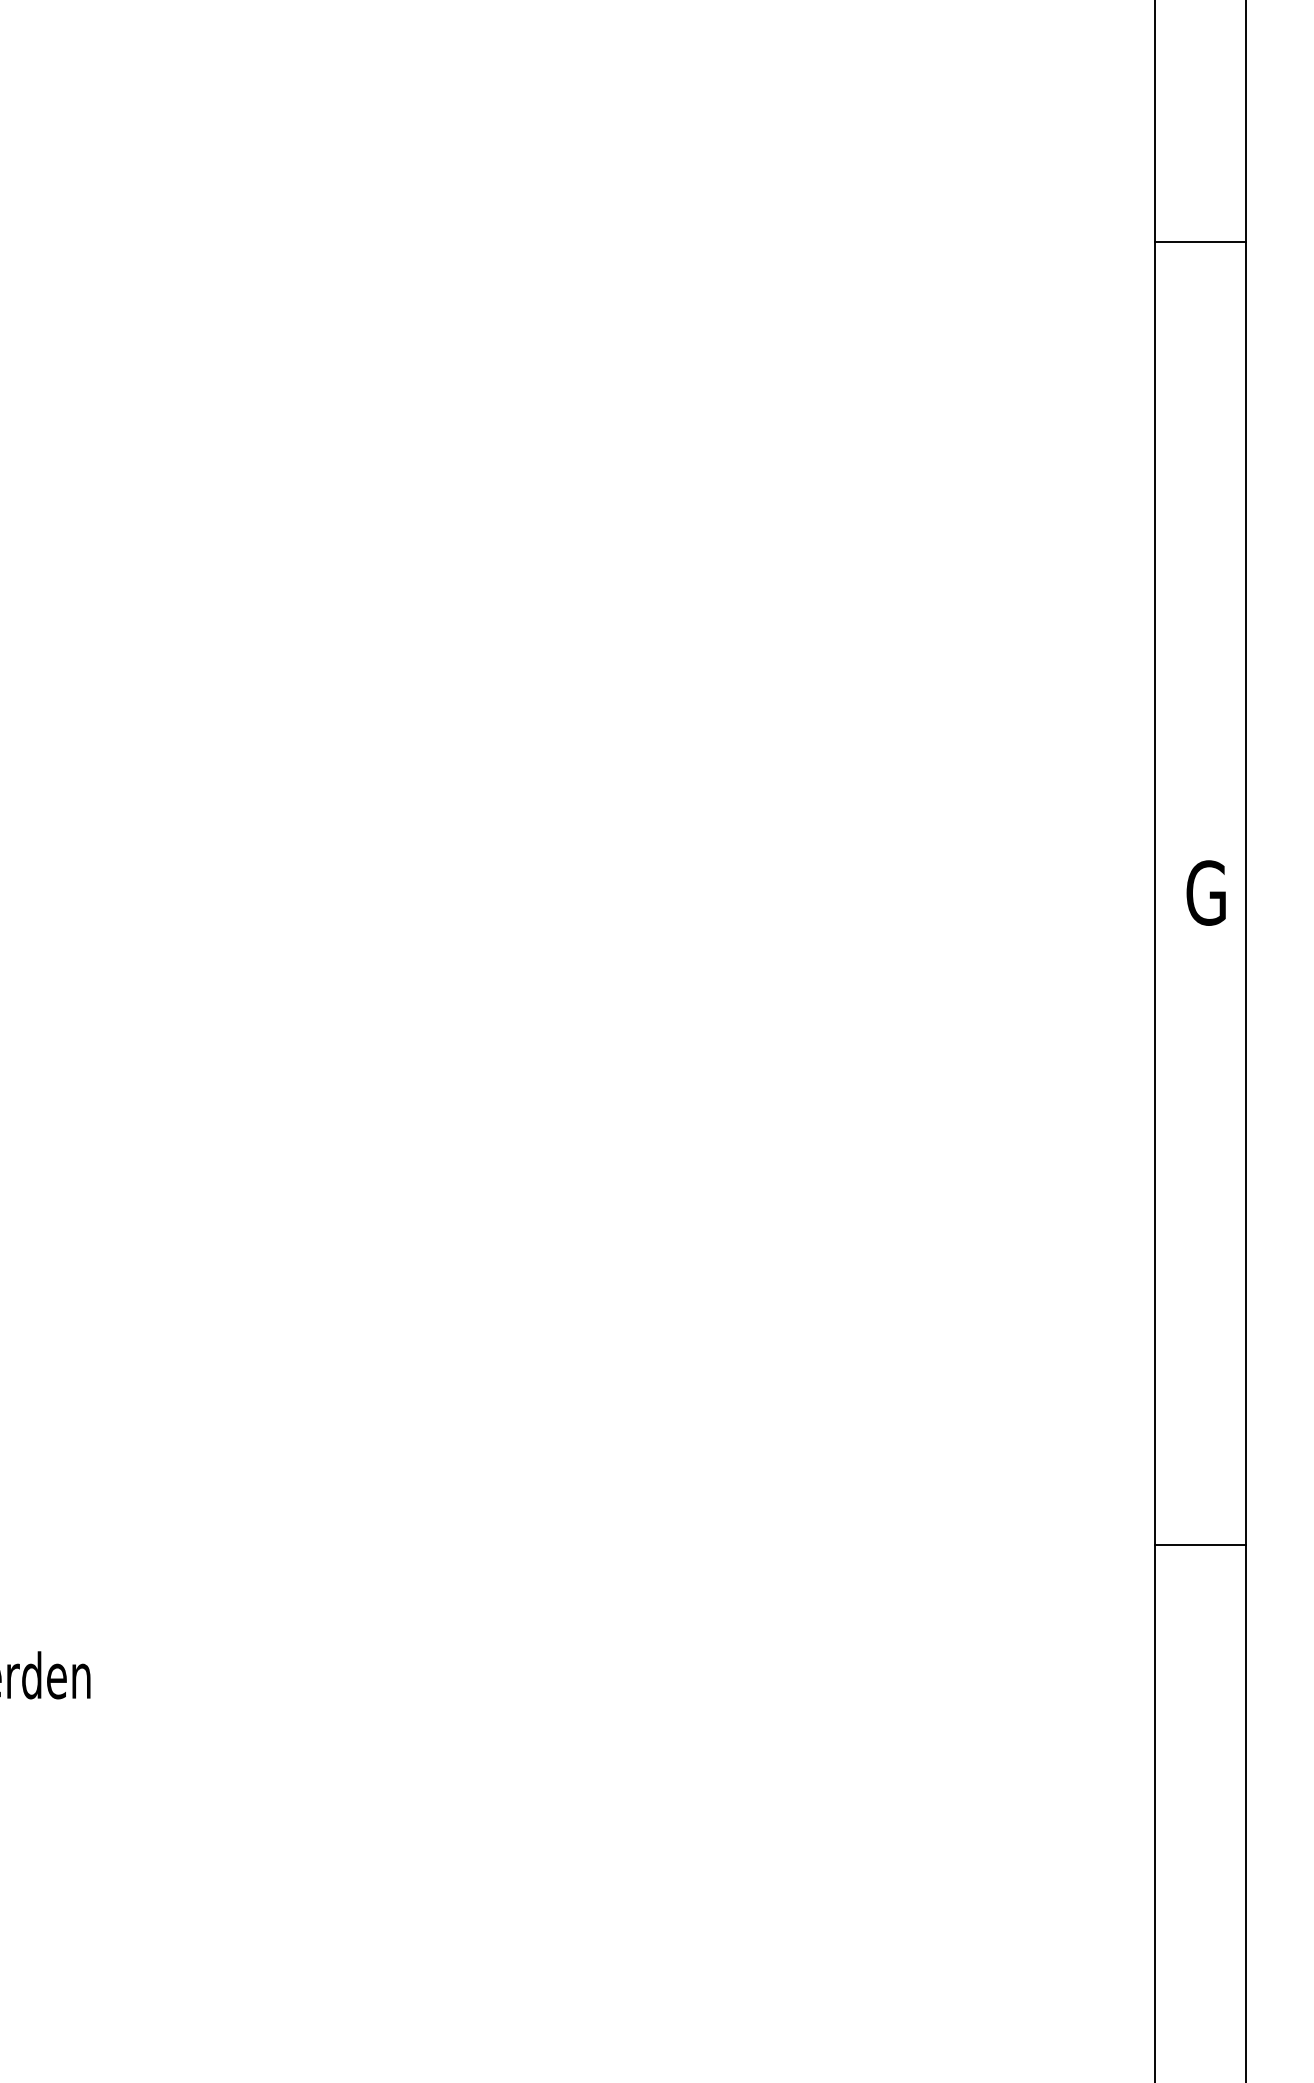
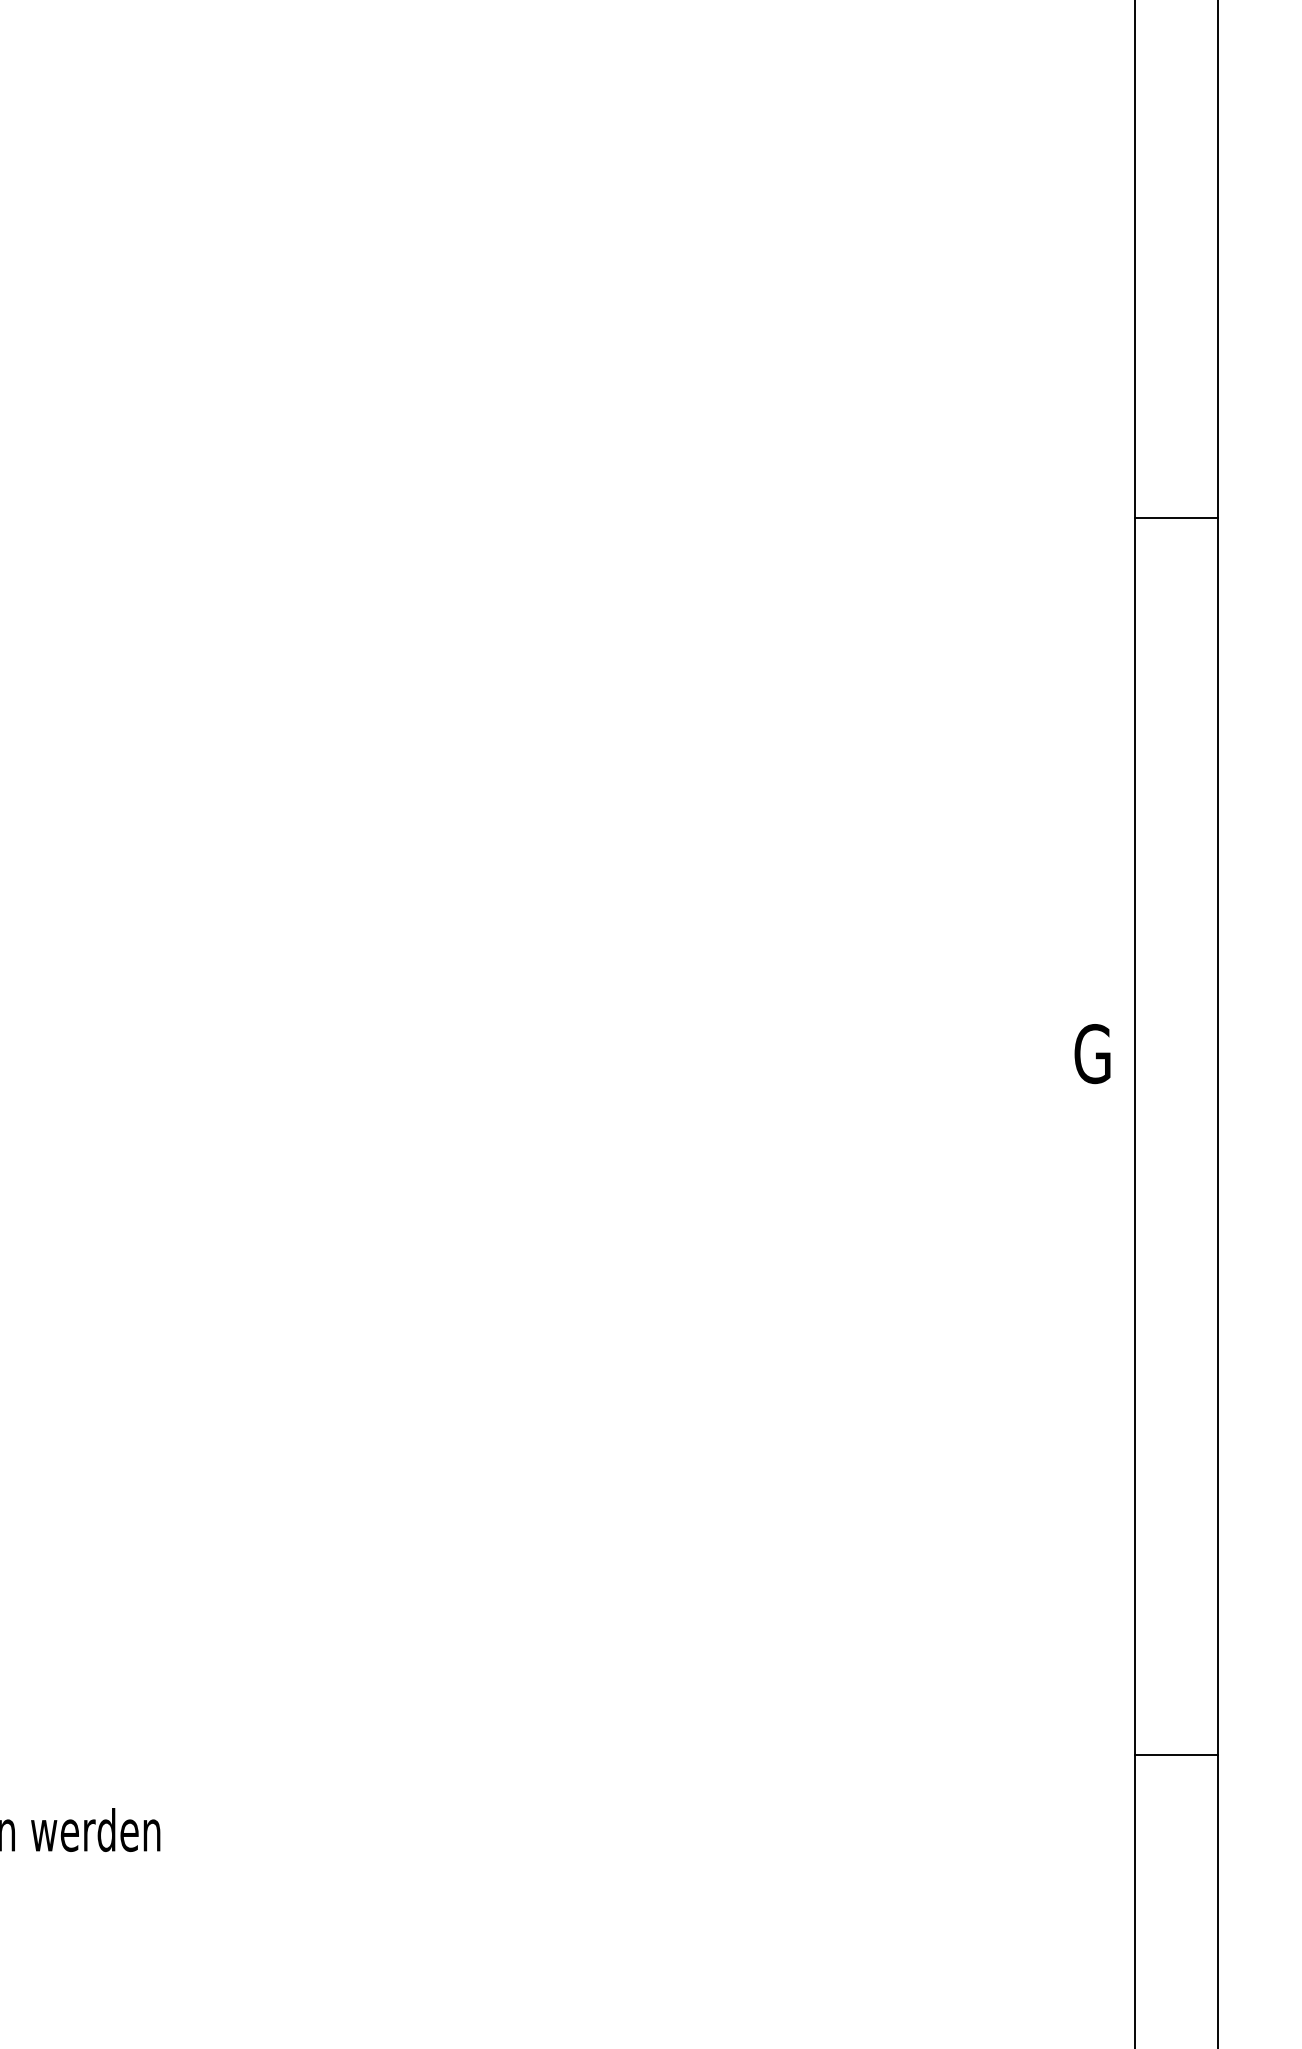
text: (1206, 893) -> (1092, 1054), moved
line: (1199, 1544) -> (1175, 1754), moved

